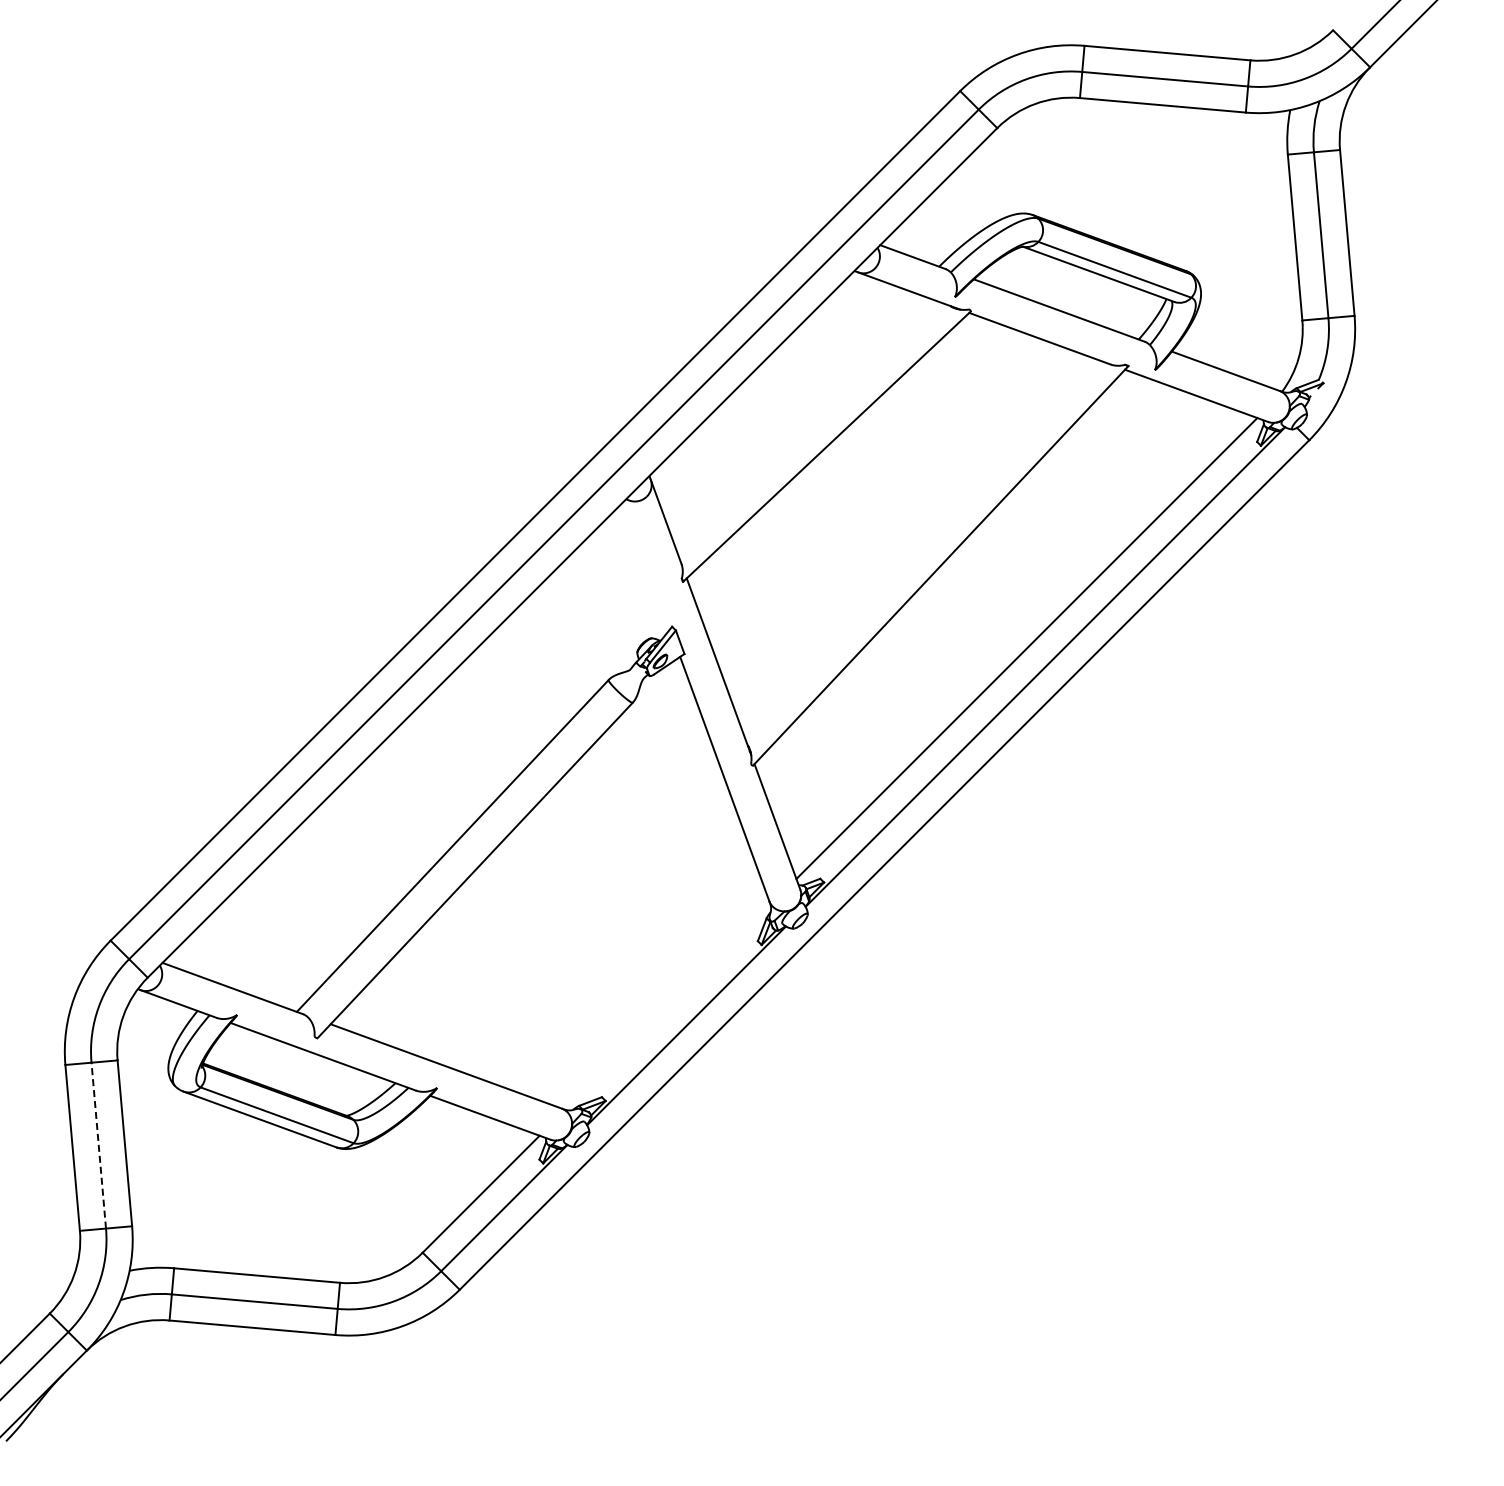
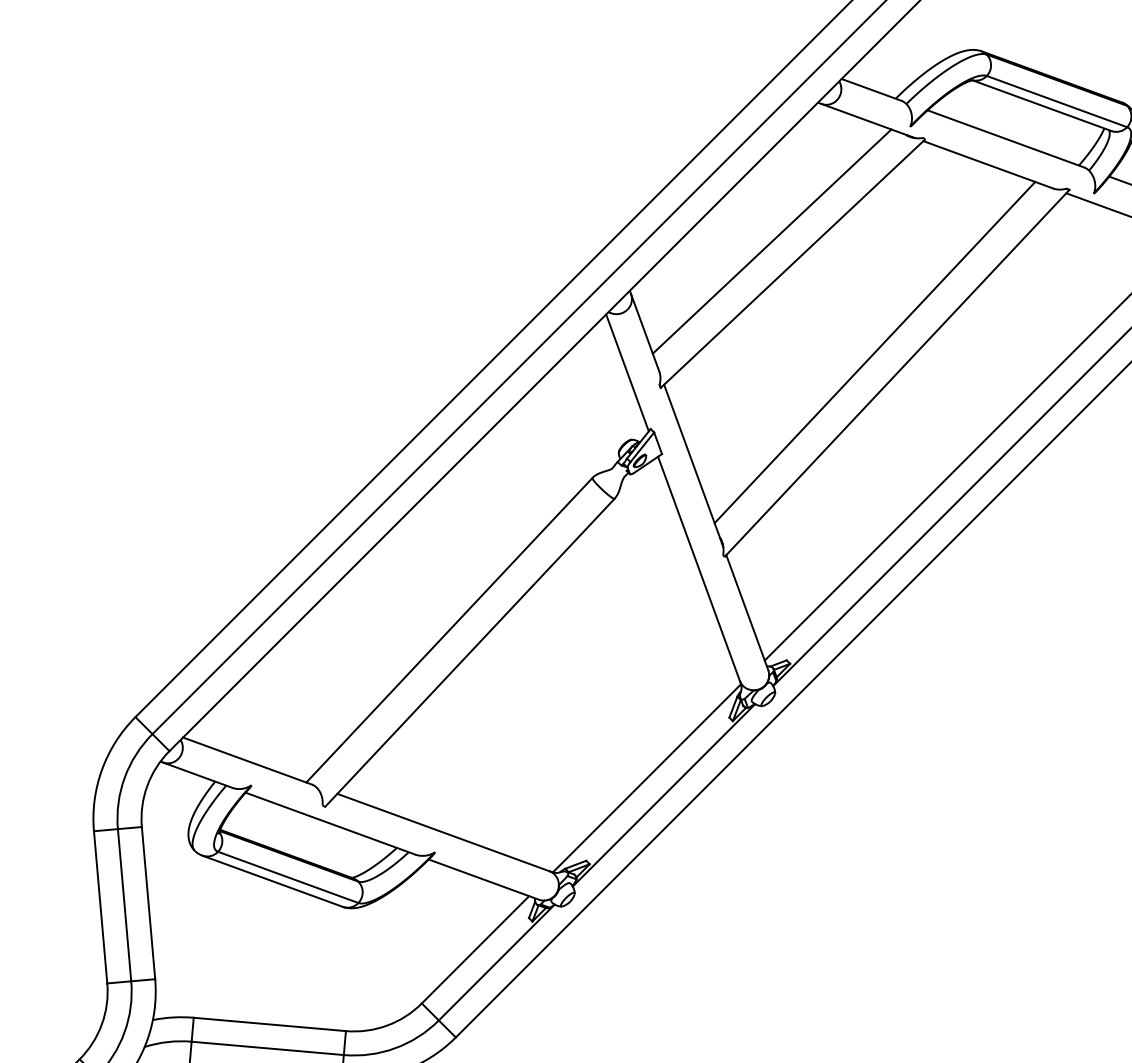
line: (804, 422) -> (772, 241), added
line: (916, 543) -> (874, 352), added
line: (646, 565) -> (627, 372), added
line: (667, 1006) -> (646, 777), added
line: (98, 1145) -> (124, 905), dashed -> solid

